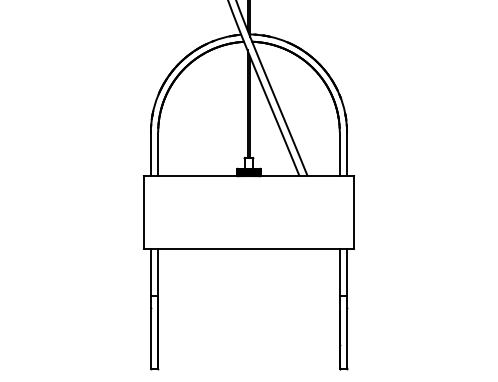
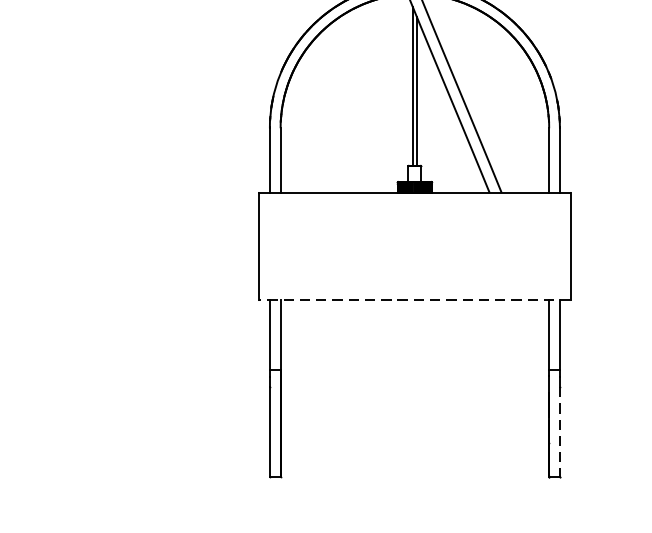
line: (248, 248) -> (414, 299), solid -> dashed
line: (347, 338) -> (560, 432), solid -> dashed

